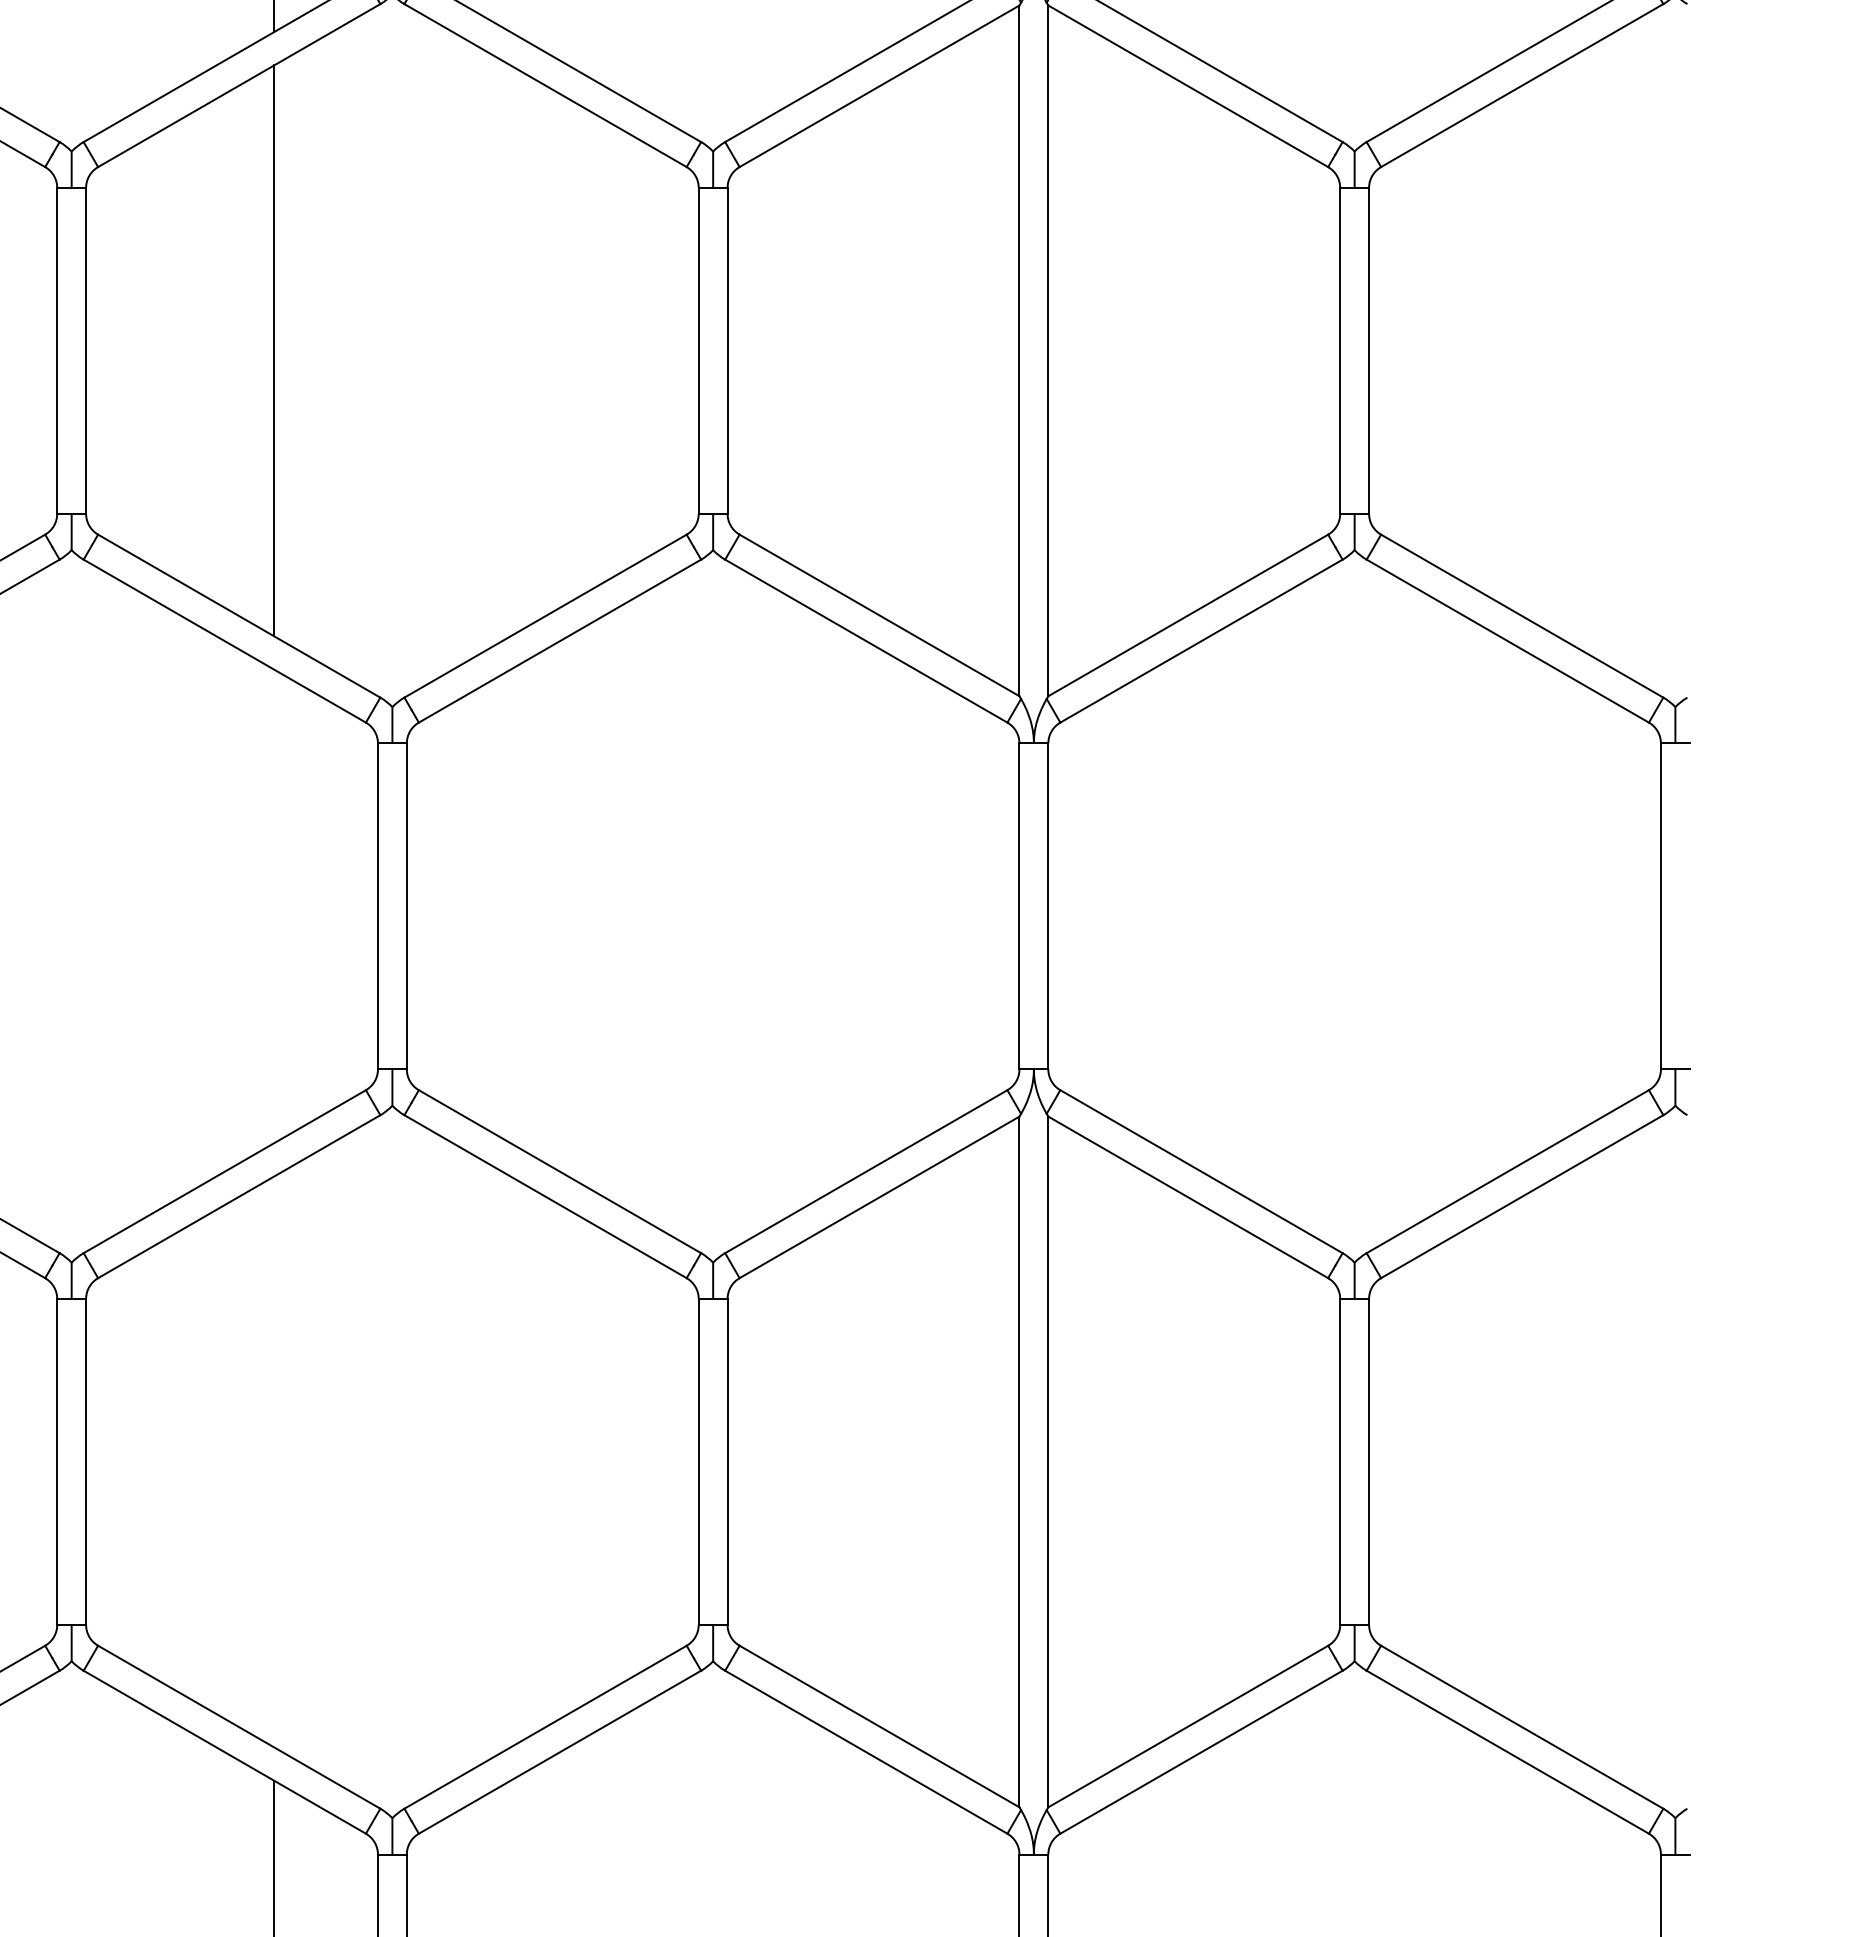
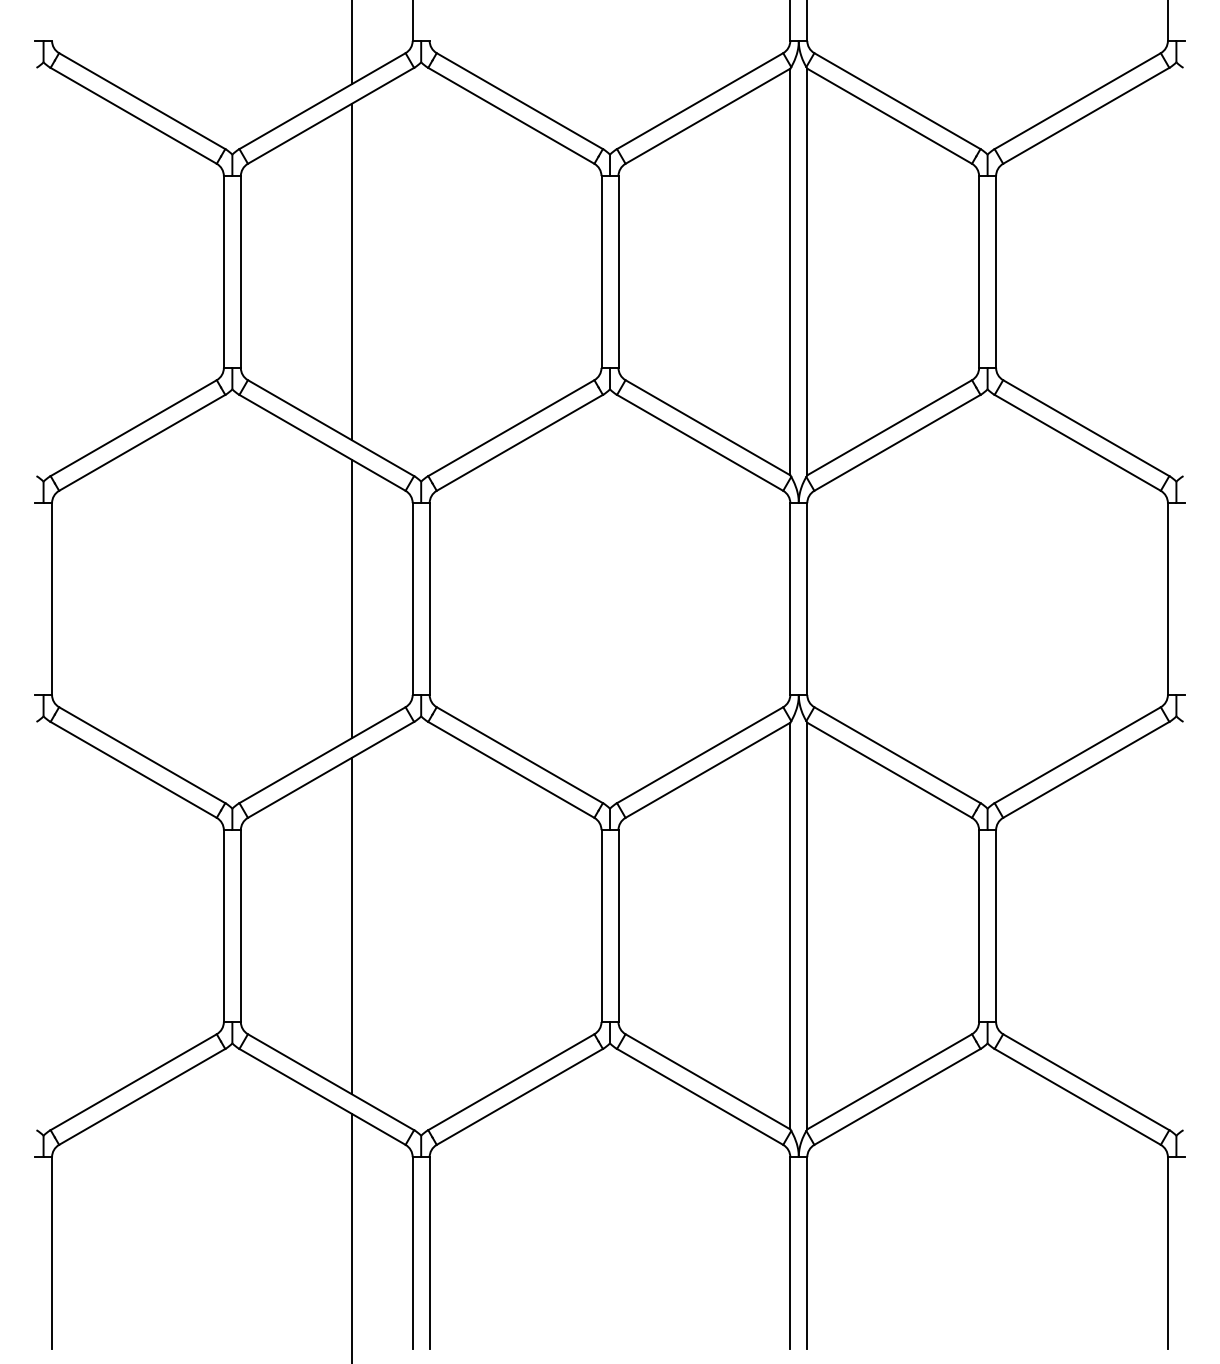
line: (274, 905) -> (351, 598), added
line: (274, 1461) -> (351, 925), added

